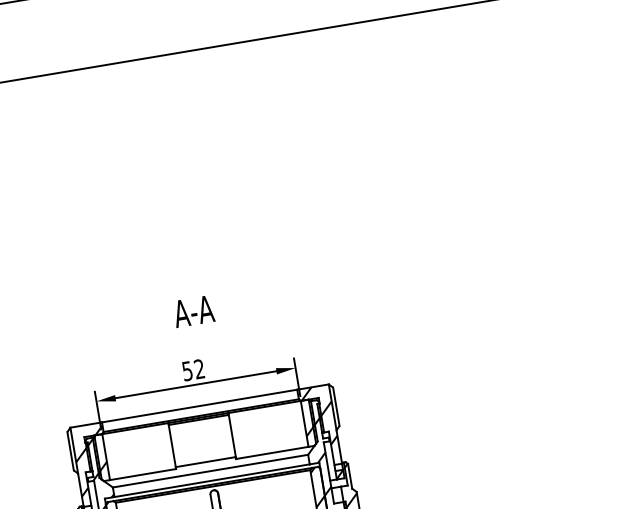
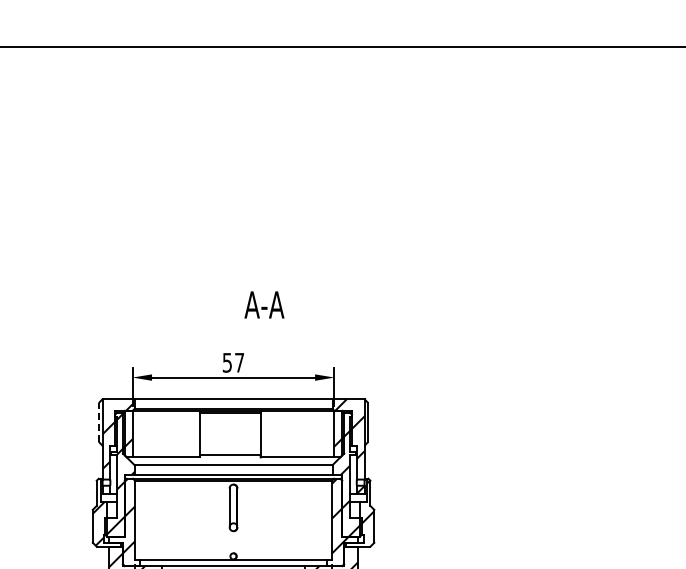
text: (193, 311) -> (264, 304), moved
text: (199, 368) -> (239, 362), 52 -> 57
line: (70, 450) -> (98, 421), solid -> dashed

